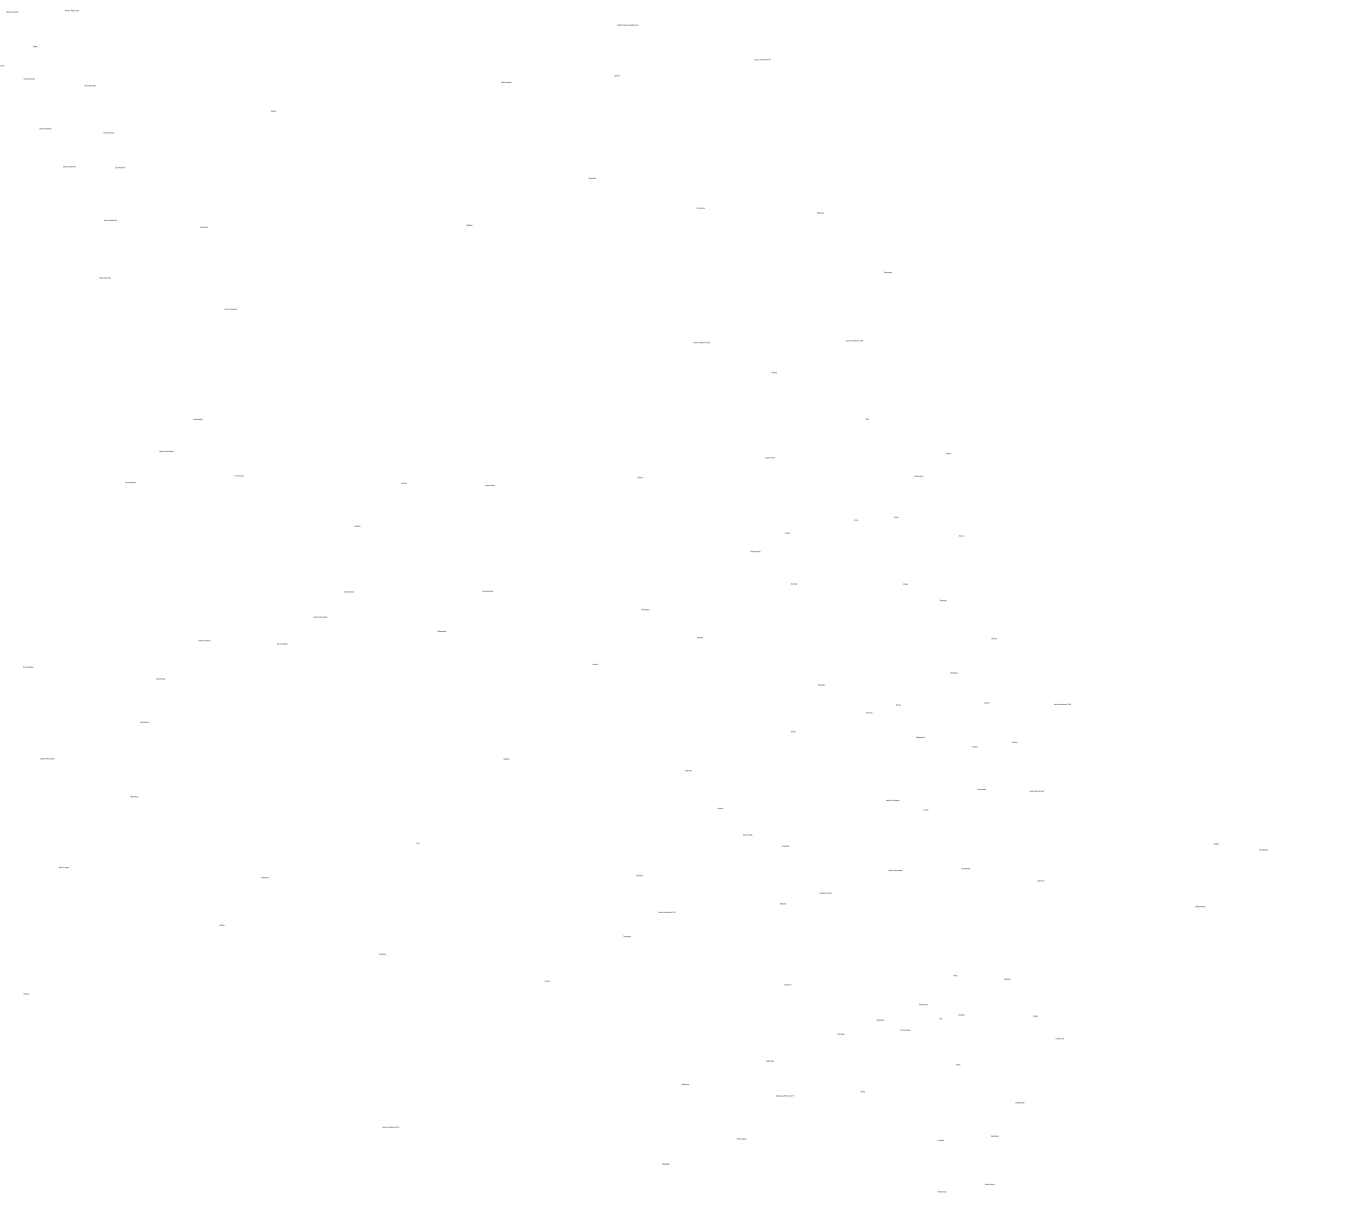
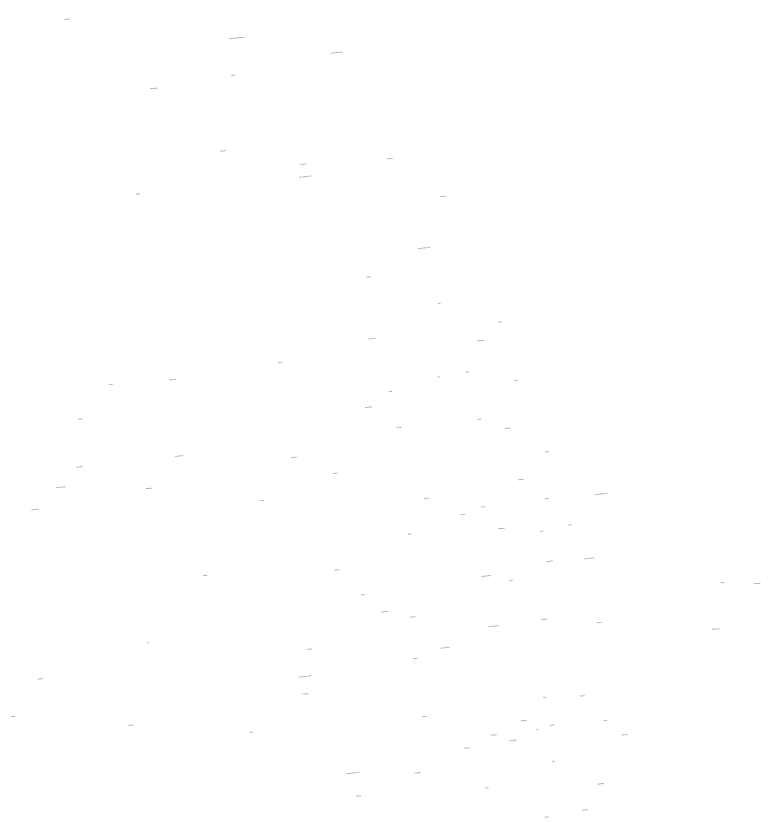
text: (701, 342) -> (305, 176), moved
text: (666, 911) -> (304, 675), moved
text: (785, 1095) -> (353, 772), moved

